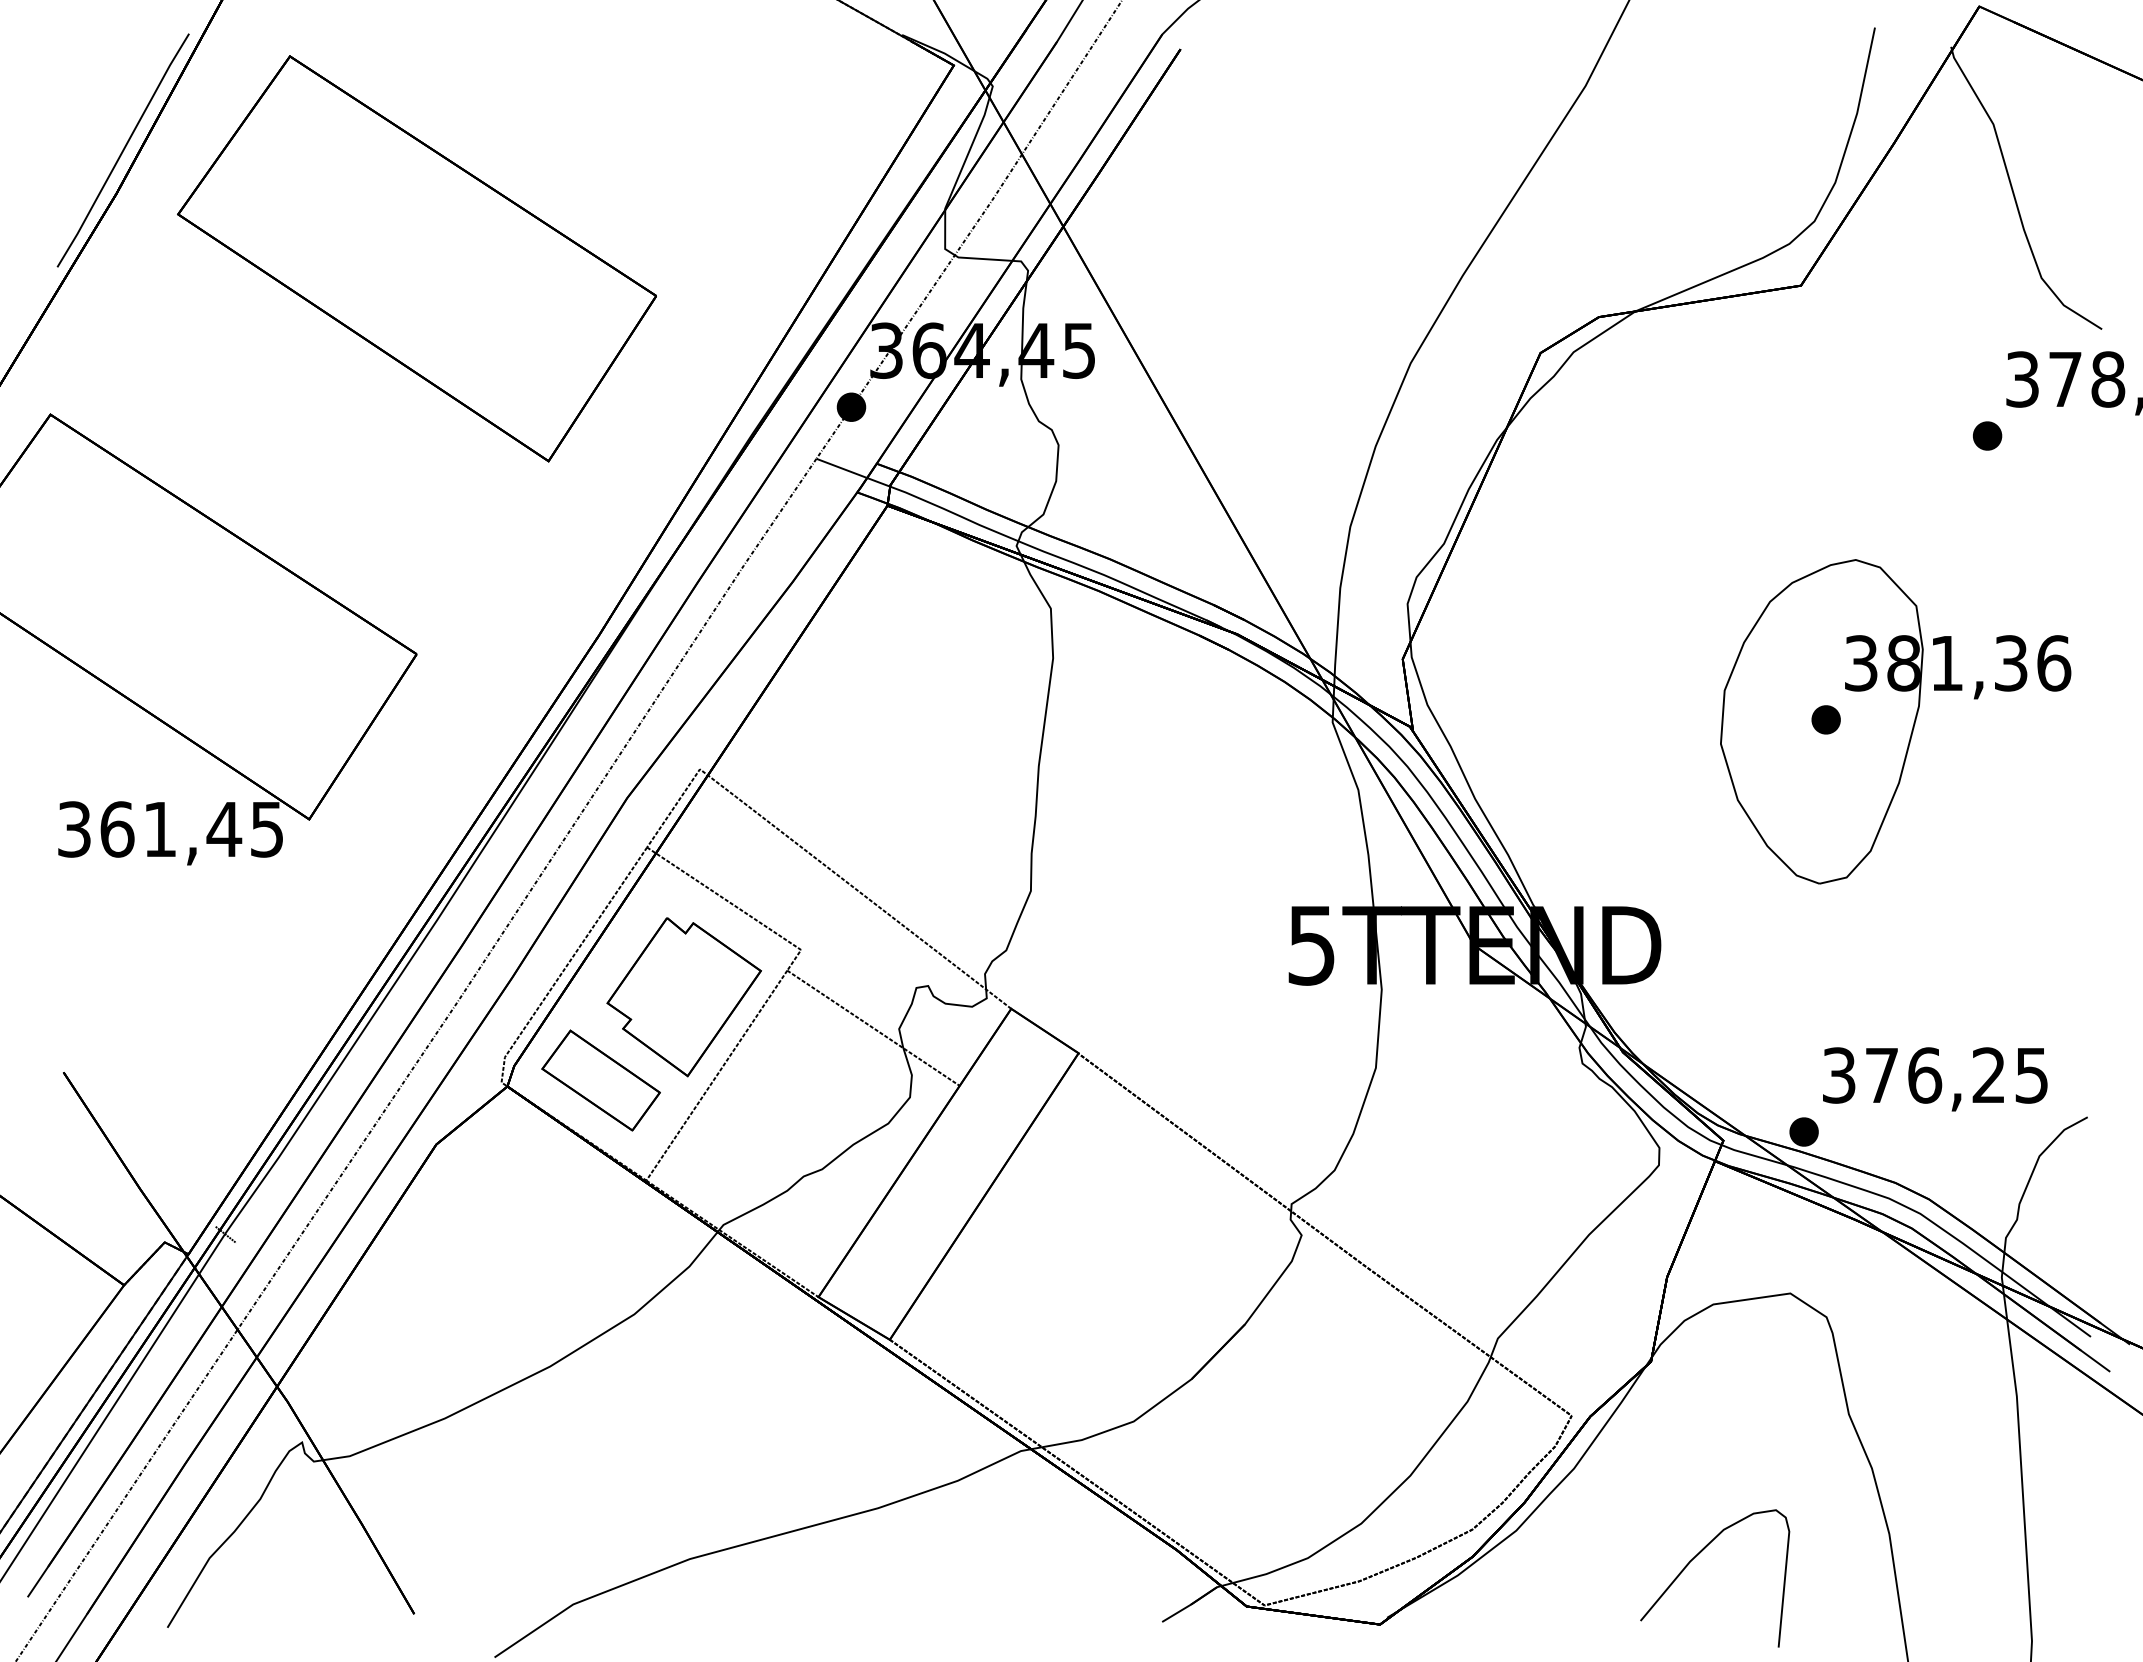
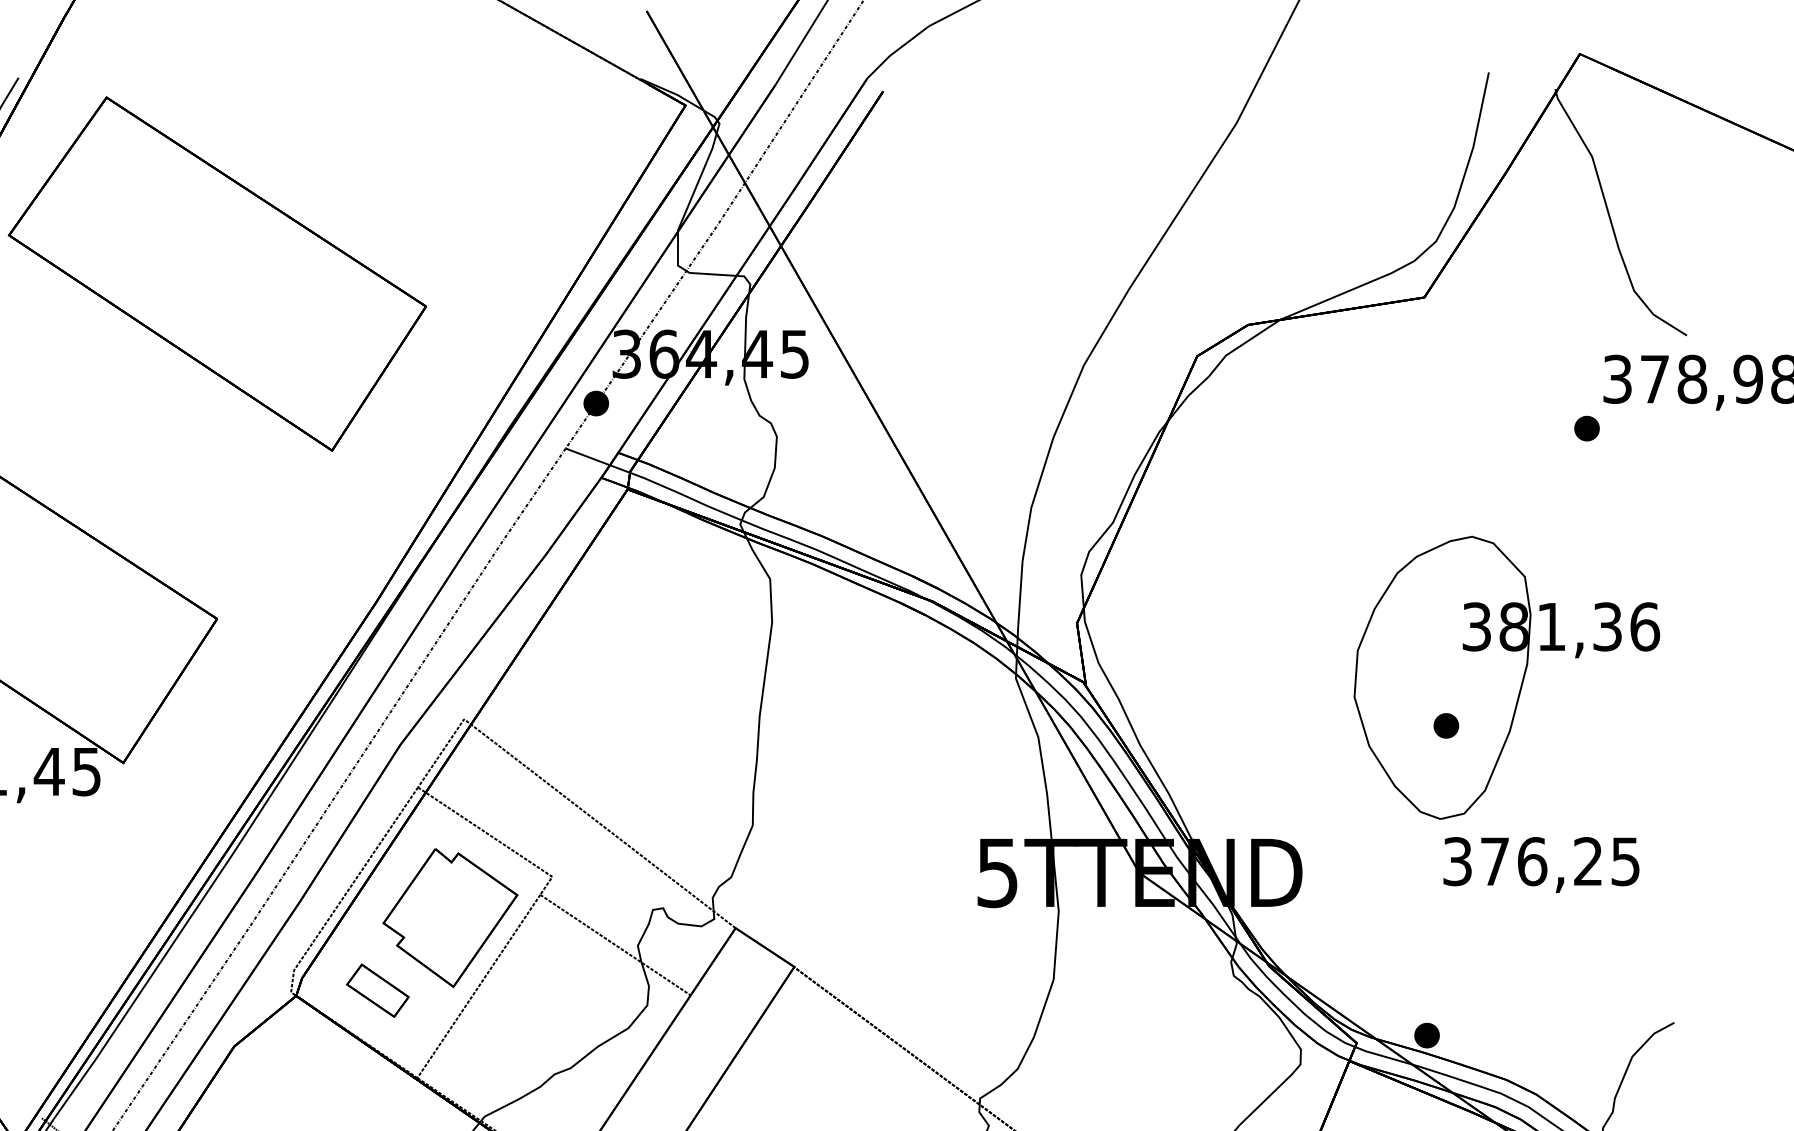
part: (1825, 719) -> (1445, 725), moved
text: (1935, 1079) -> (1541, 865), moved
part: (600, 1080) -> (377, 990), size x0.6

